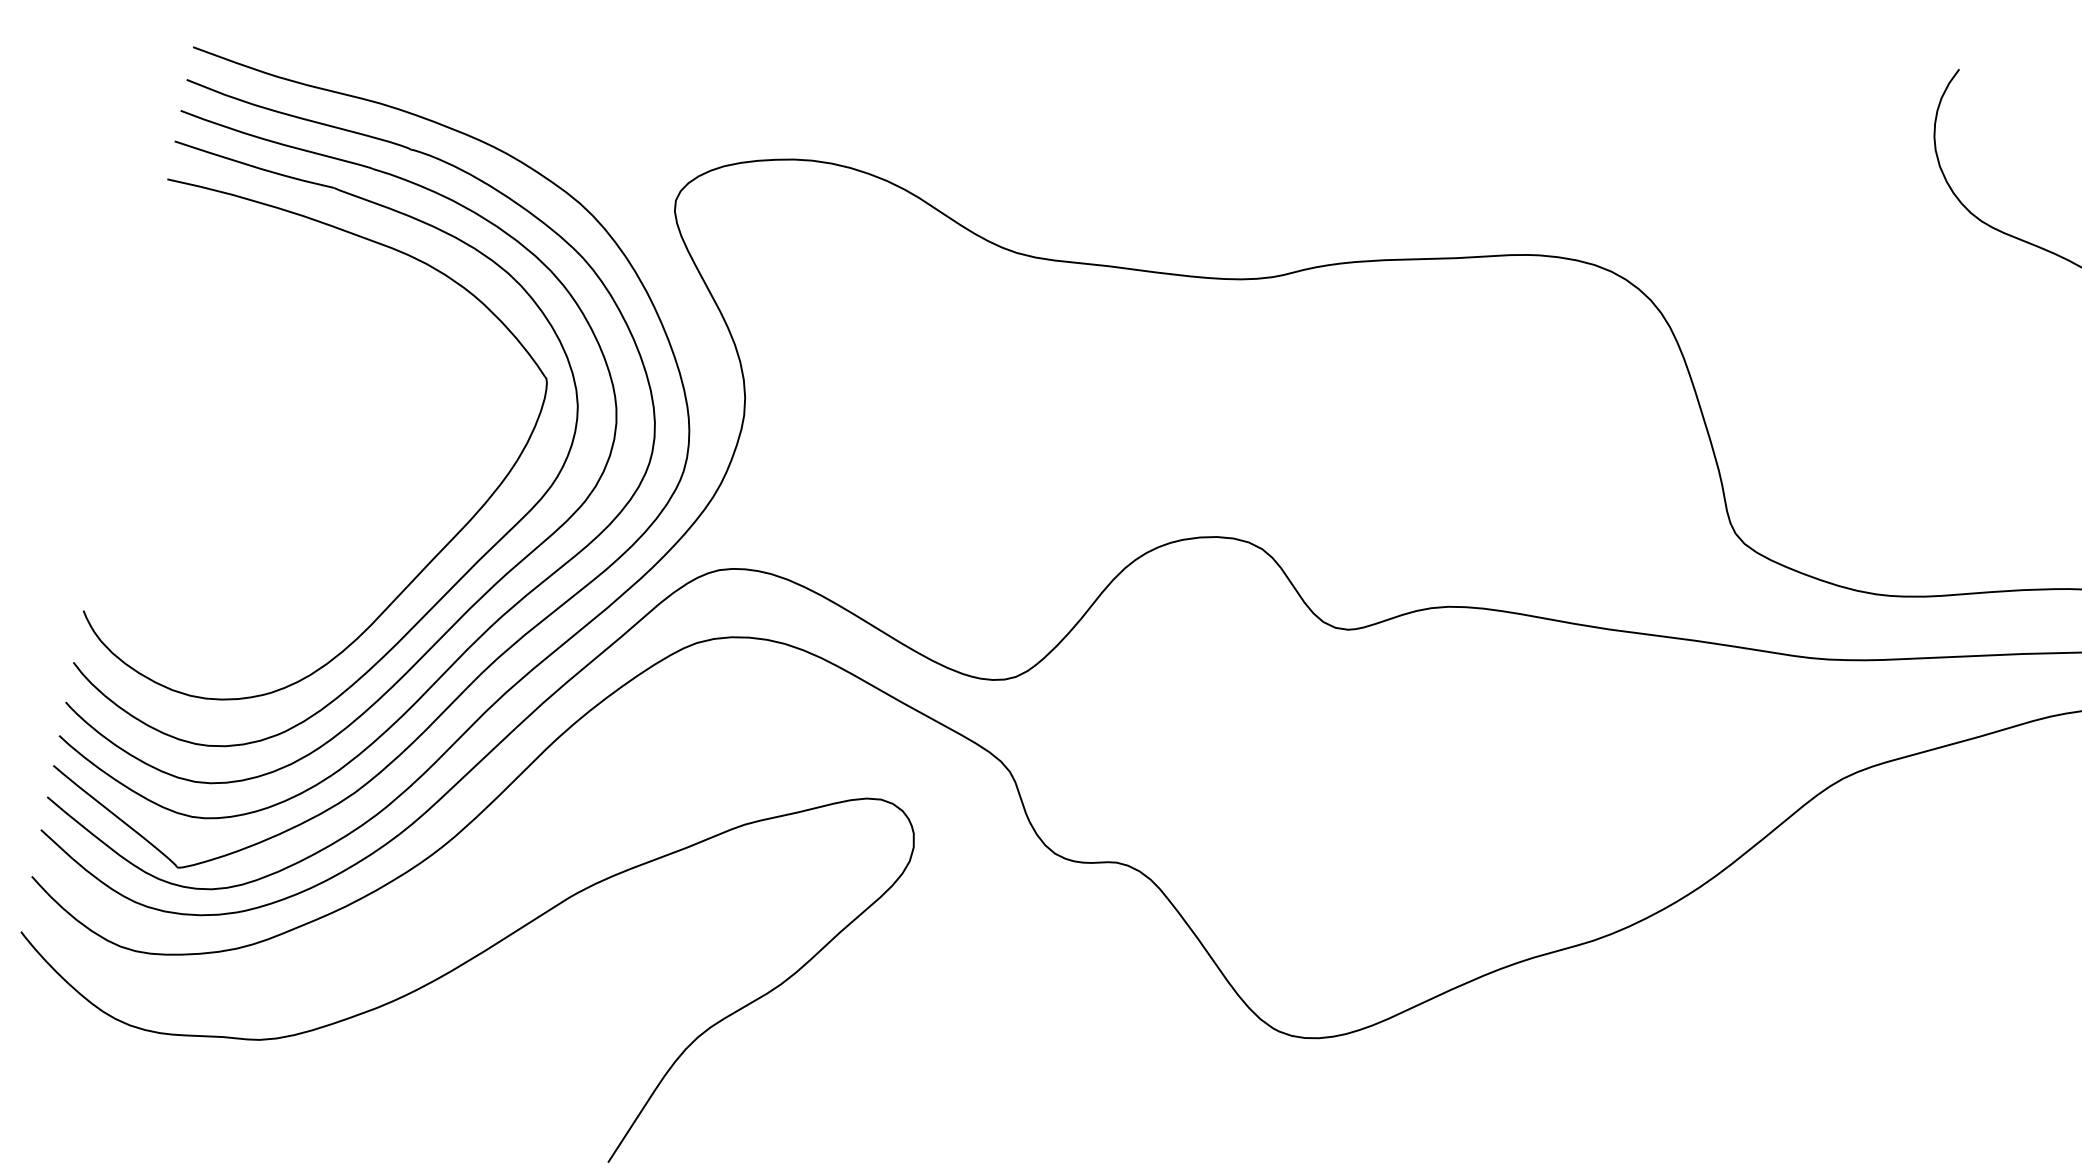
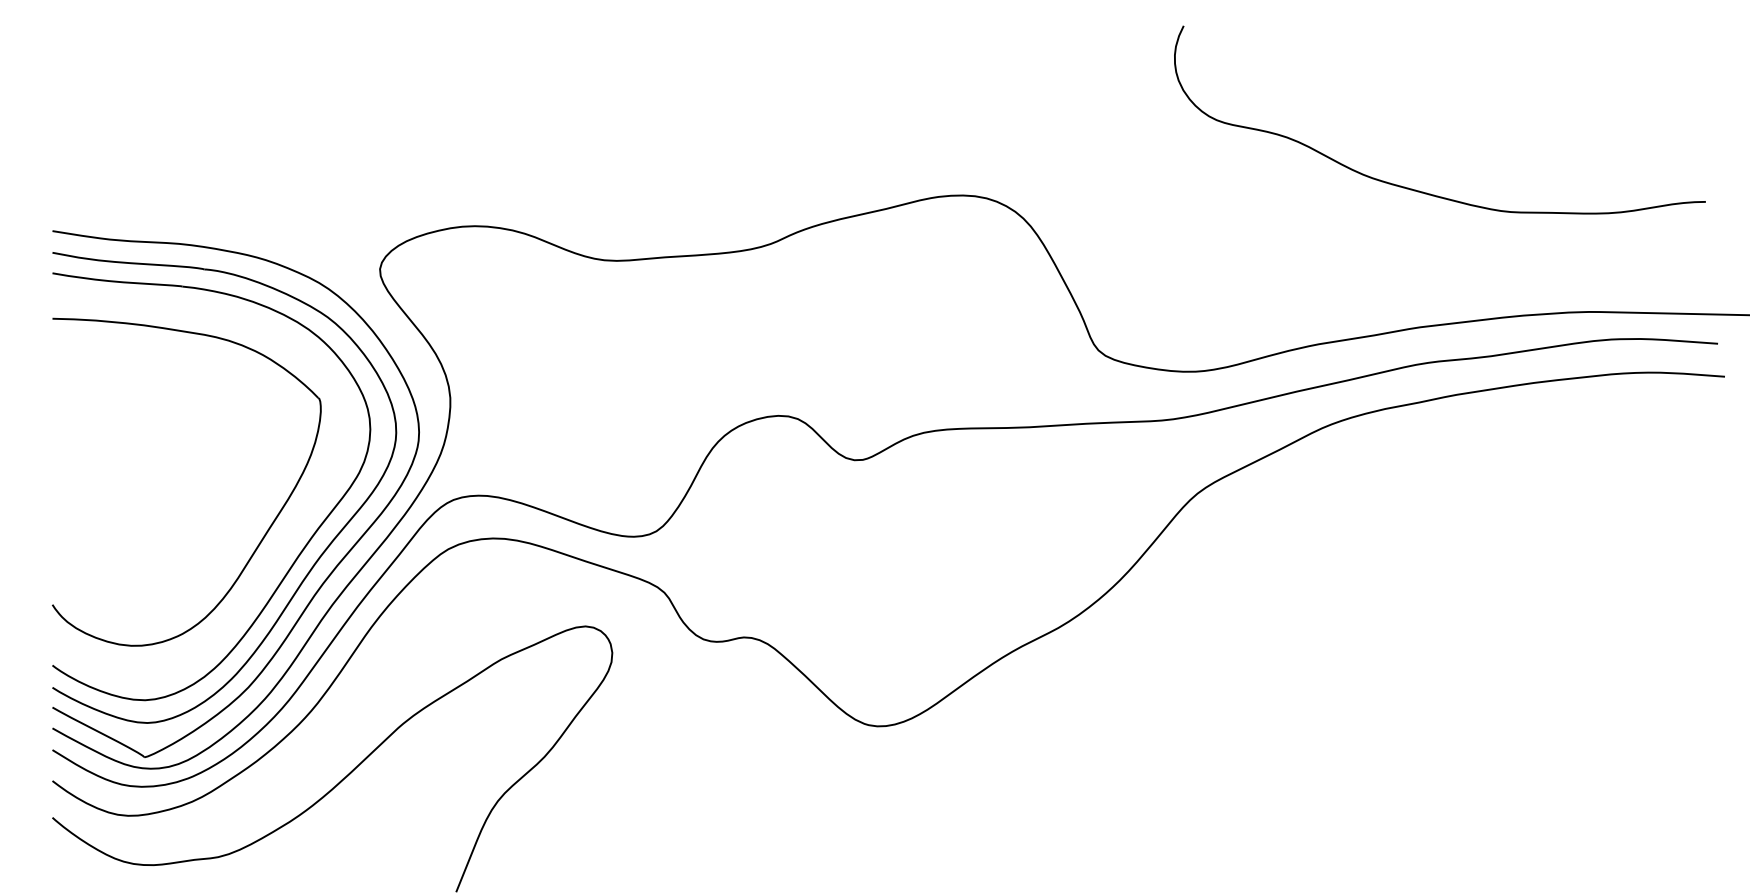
part: (453, 583) -> (285, 541), removed

